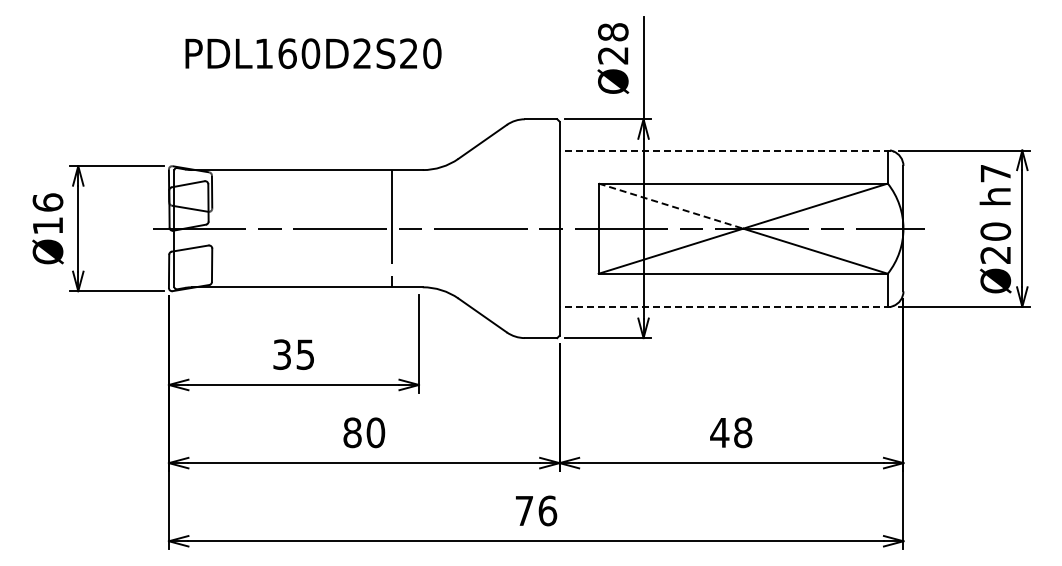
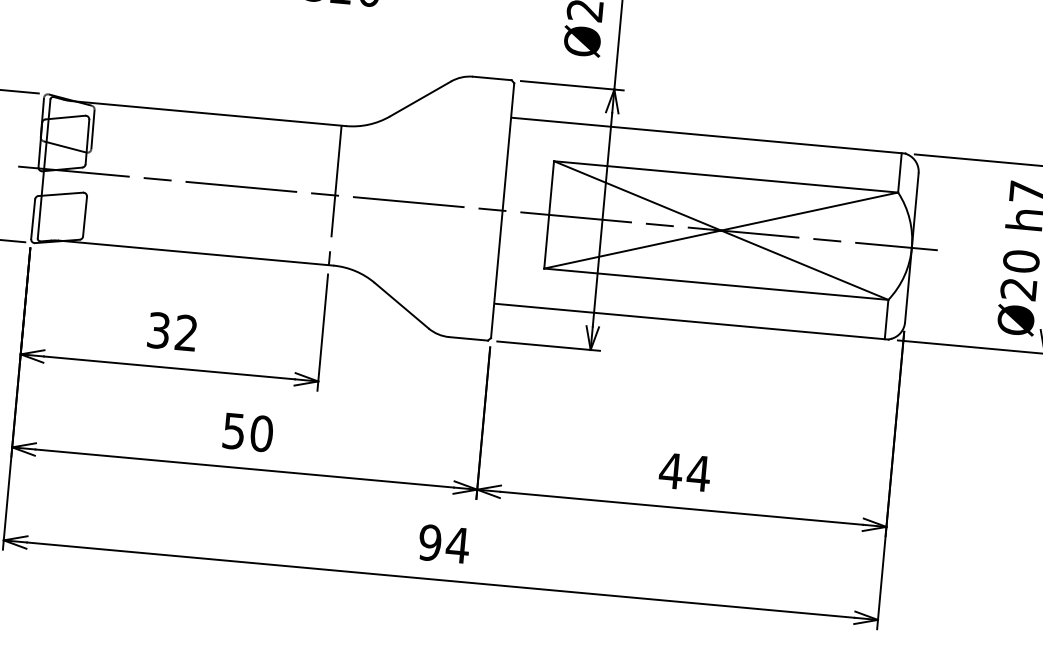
line: (725, 150) -> (708, 135), dashed -> solid
line: (671, 206) -> (638, 196), dashed -> solid
line: (391, 228) -> (334, 195), moved
line: (725, 306) -> (691, 321), dashed -> solid
text: (304, 354) -> (185, 332), 35 -> 32
text: (352, 432) -> (234, 430), 80 -> 50
text: (742, 432) -> (698, 473), 48 -> 44
text: (536, 510) -> (444, 543), 76 -> 94

